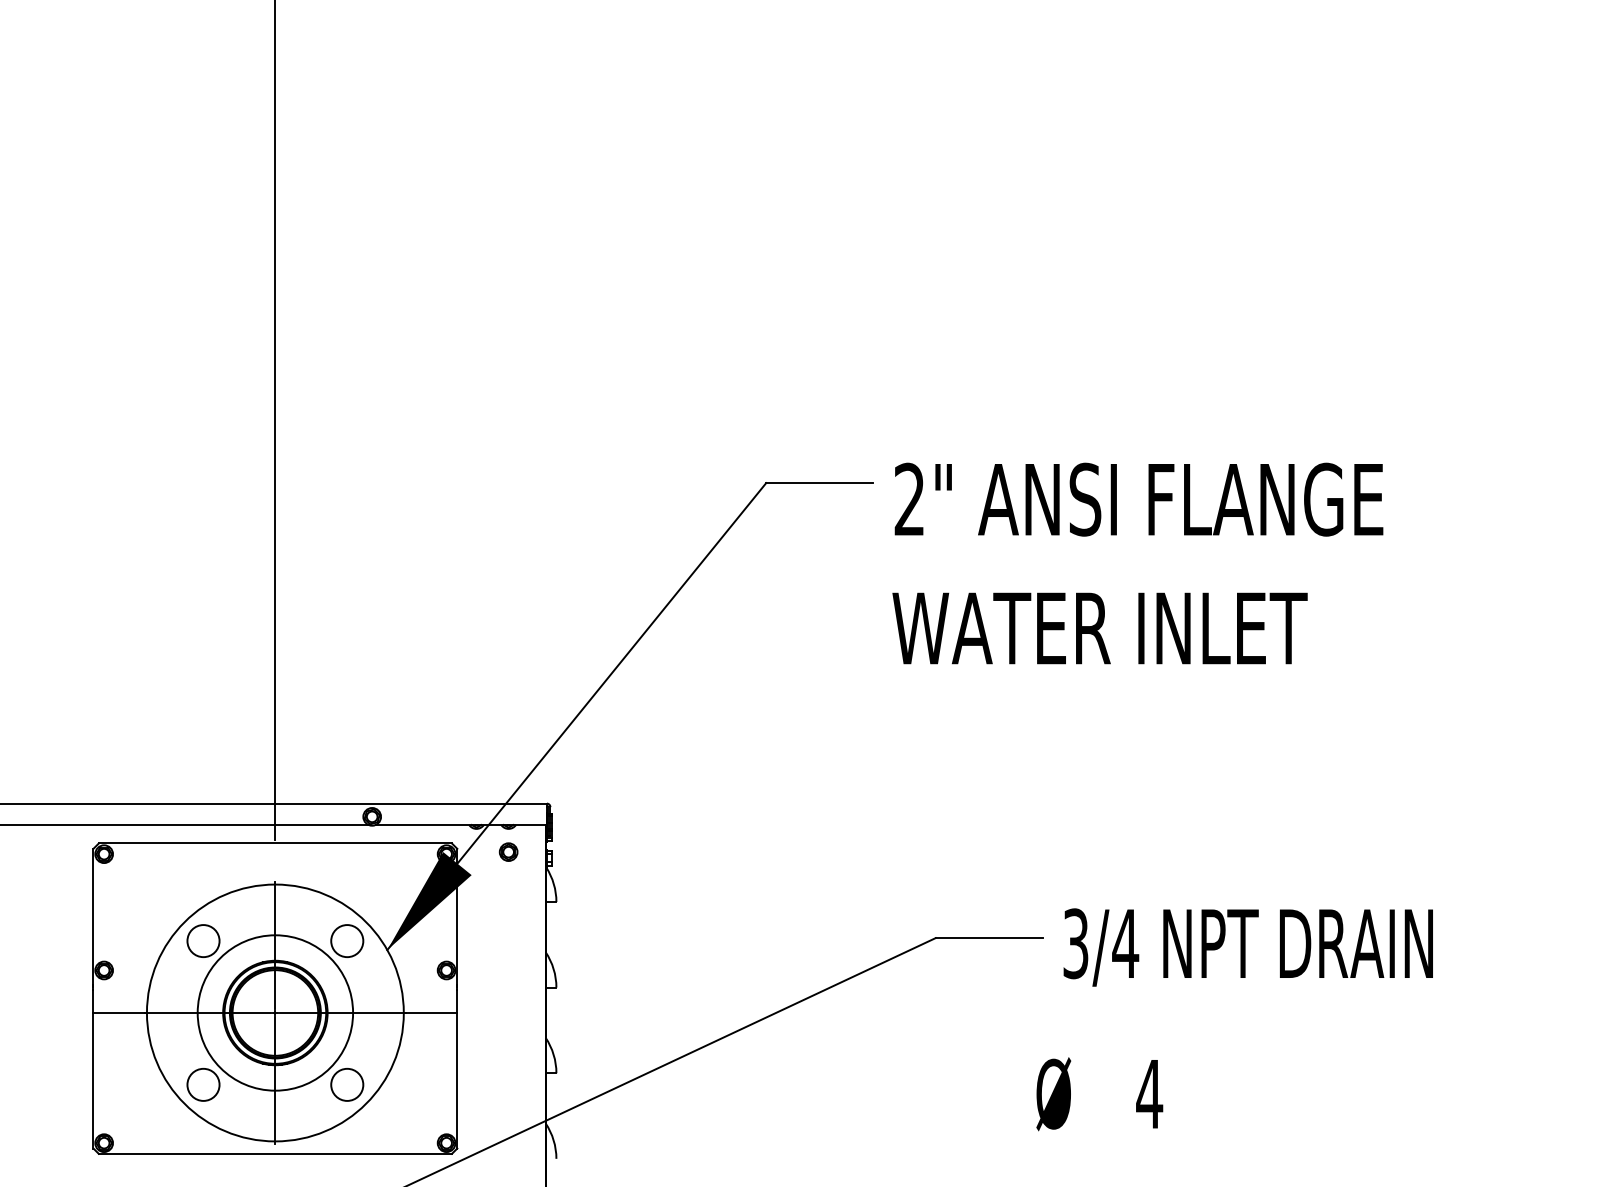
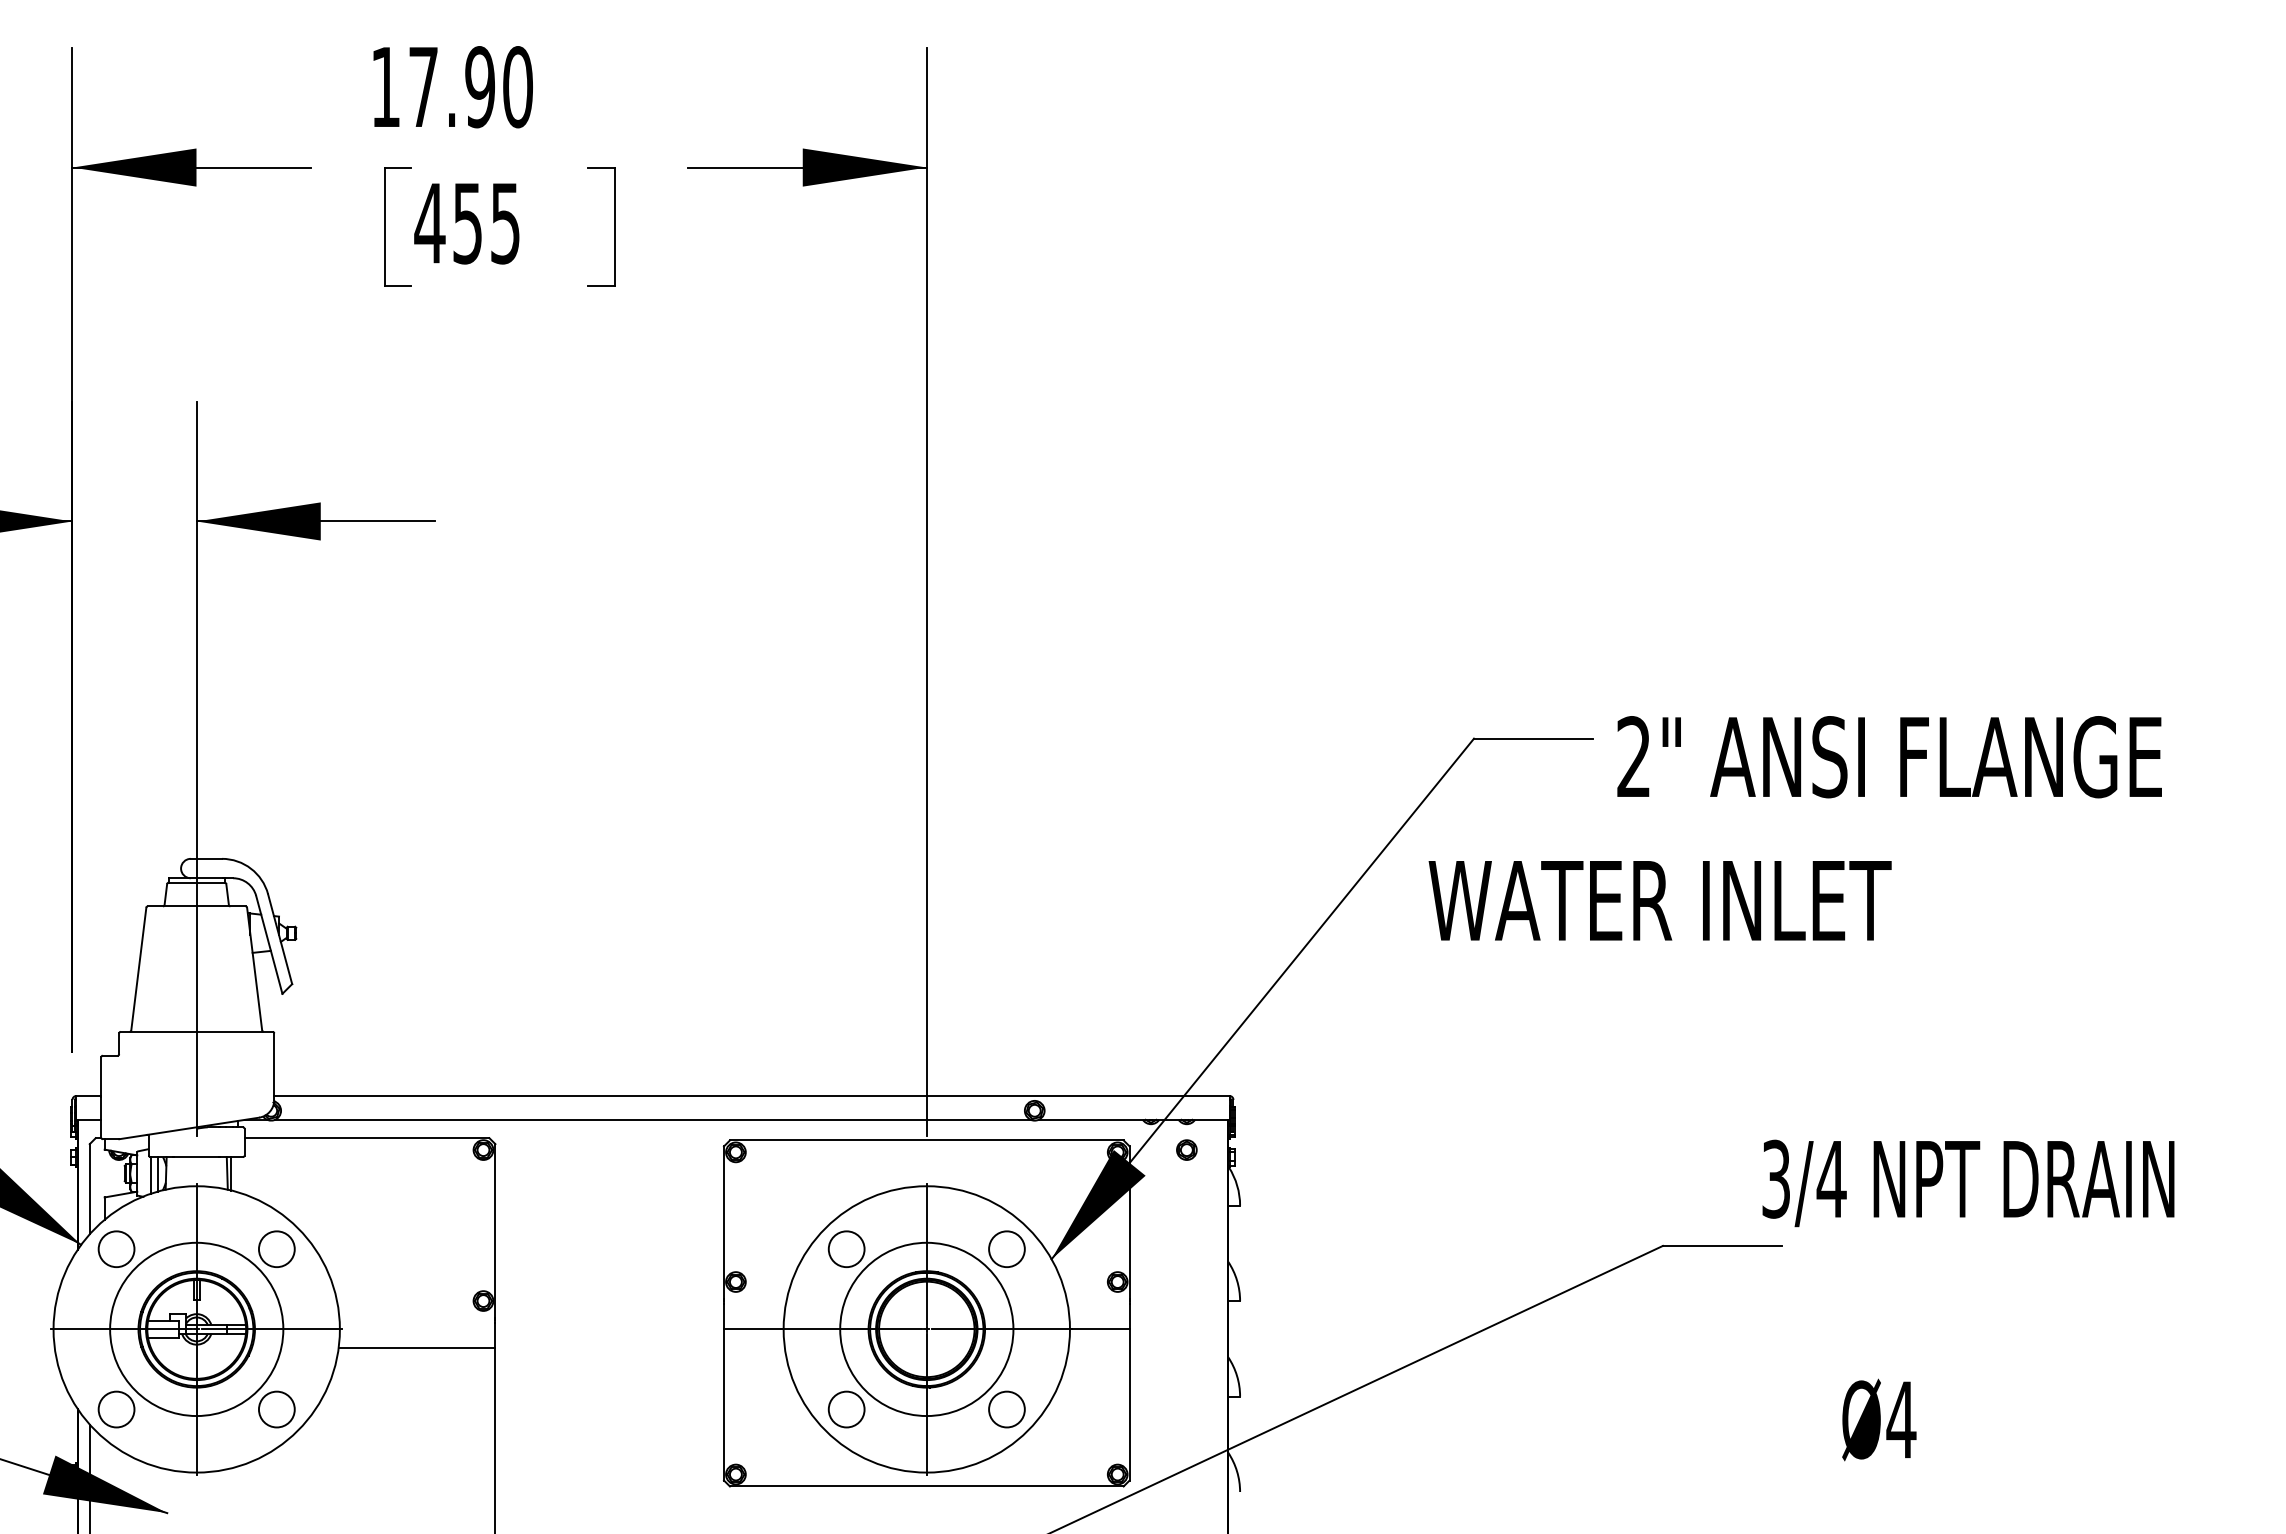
text: (1099, 628) -> (1659, 900), moved
text: (1248, 947) -> (1968, 1183), moved
text: (1053, 1093) -> (1861, 1419), moved

